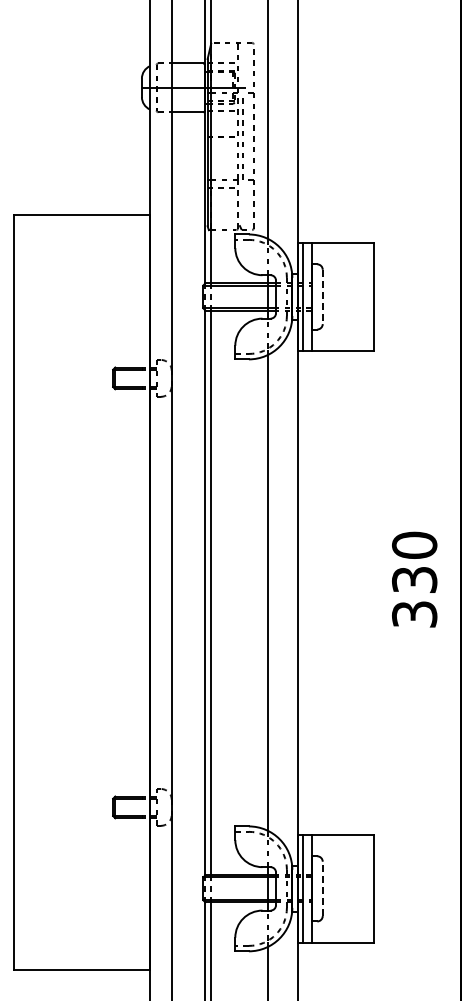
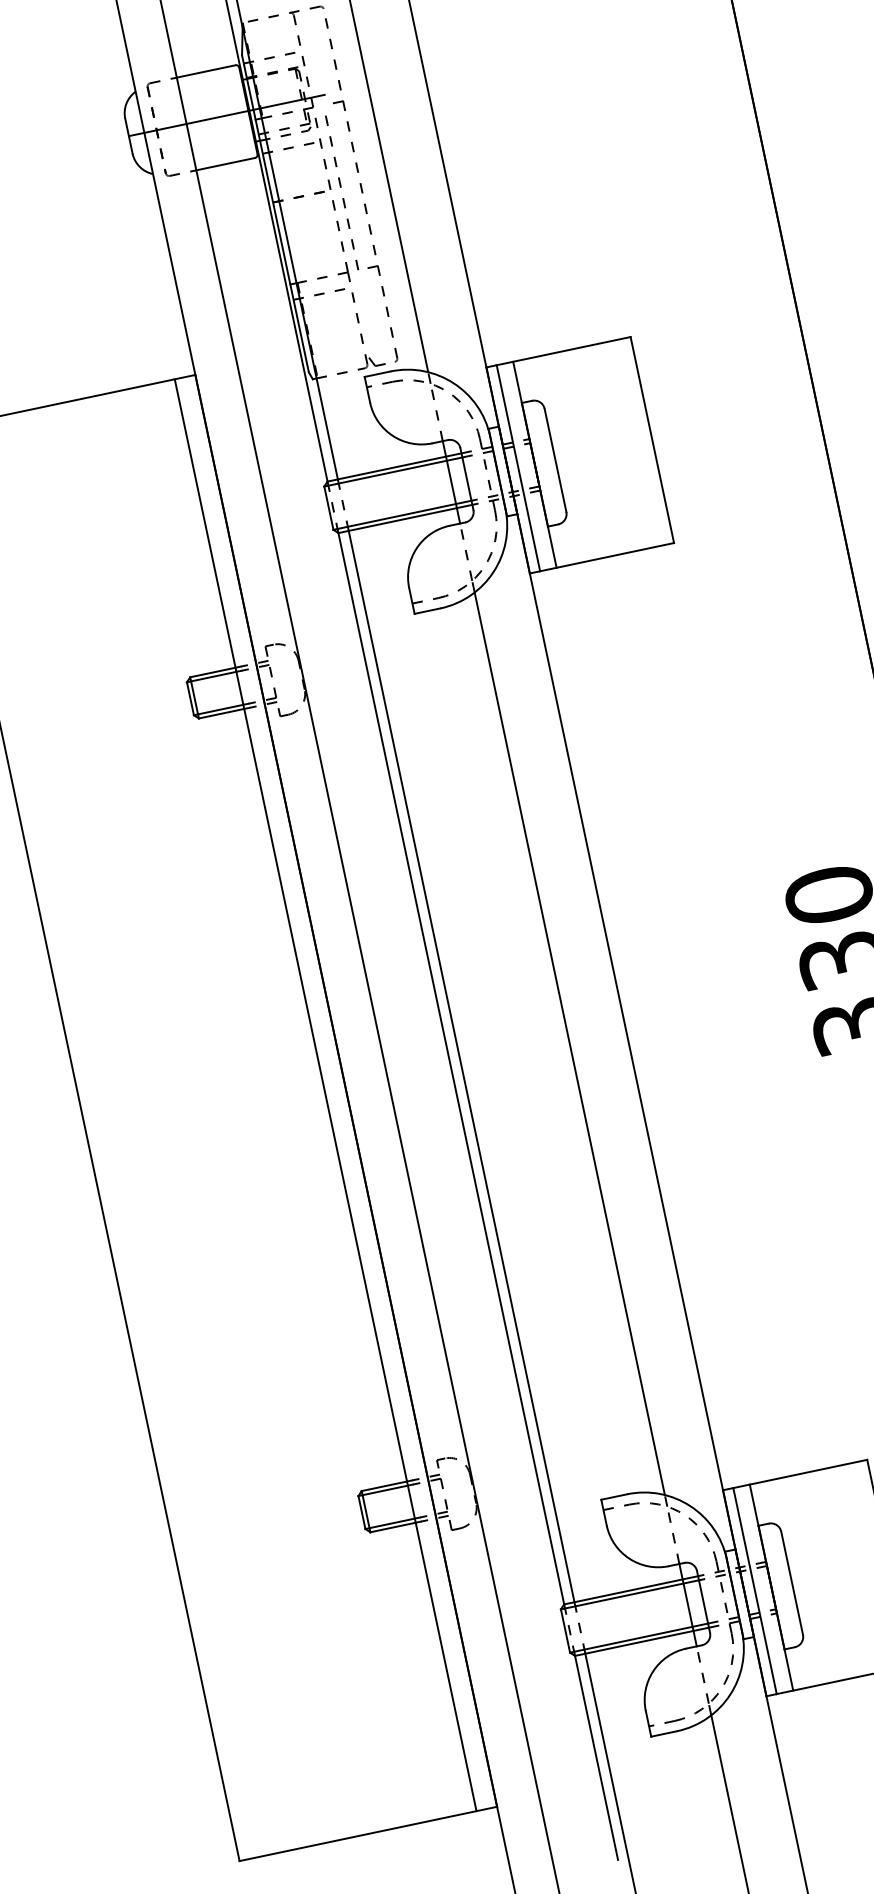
line: (322, 297) -> (555, 461), dashed -> solid
line: (139, 592) -> (326, 1094), added
line: (322, 888) -> (791, 1582), dashed -> solid

